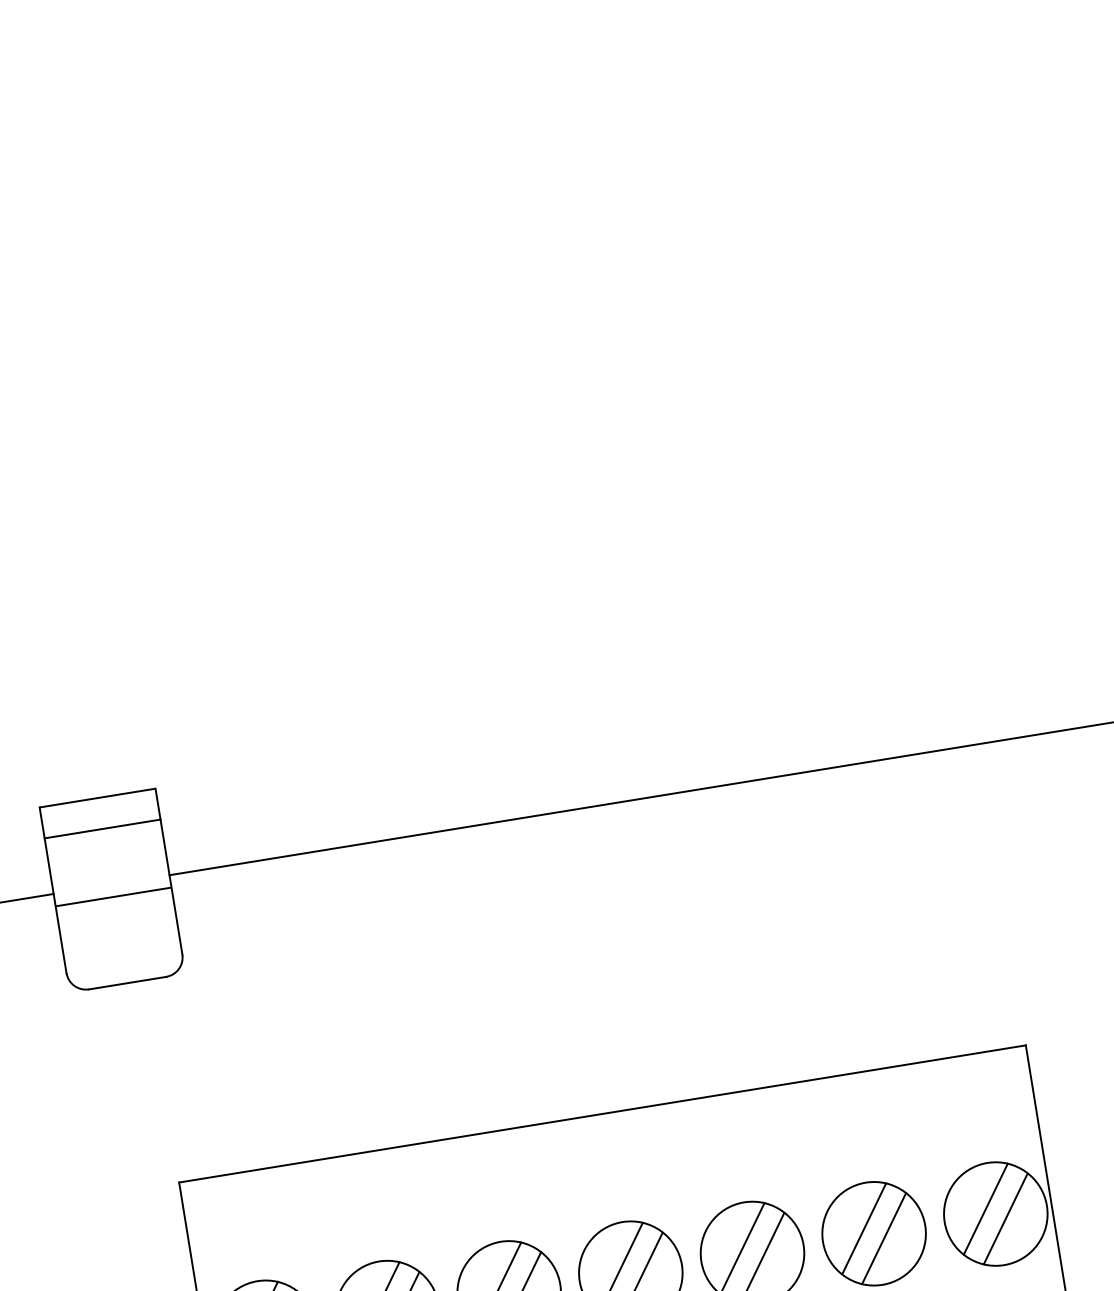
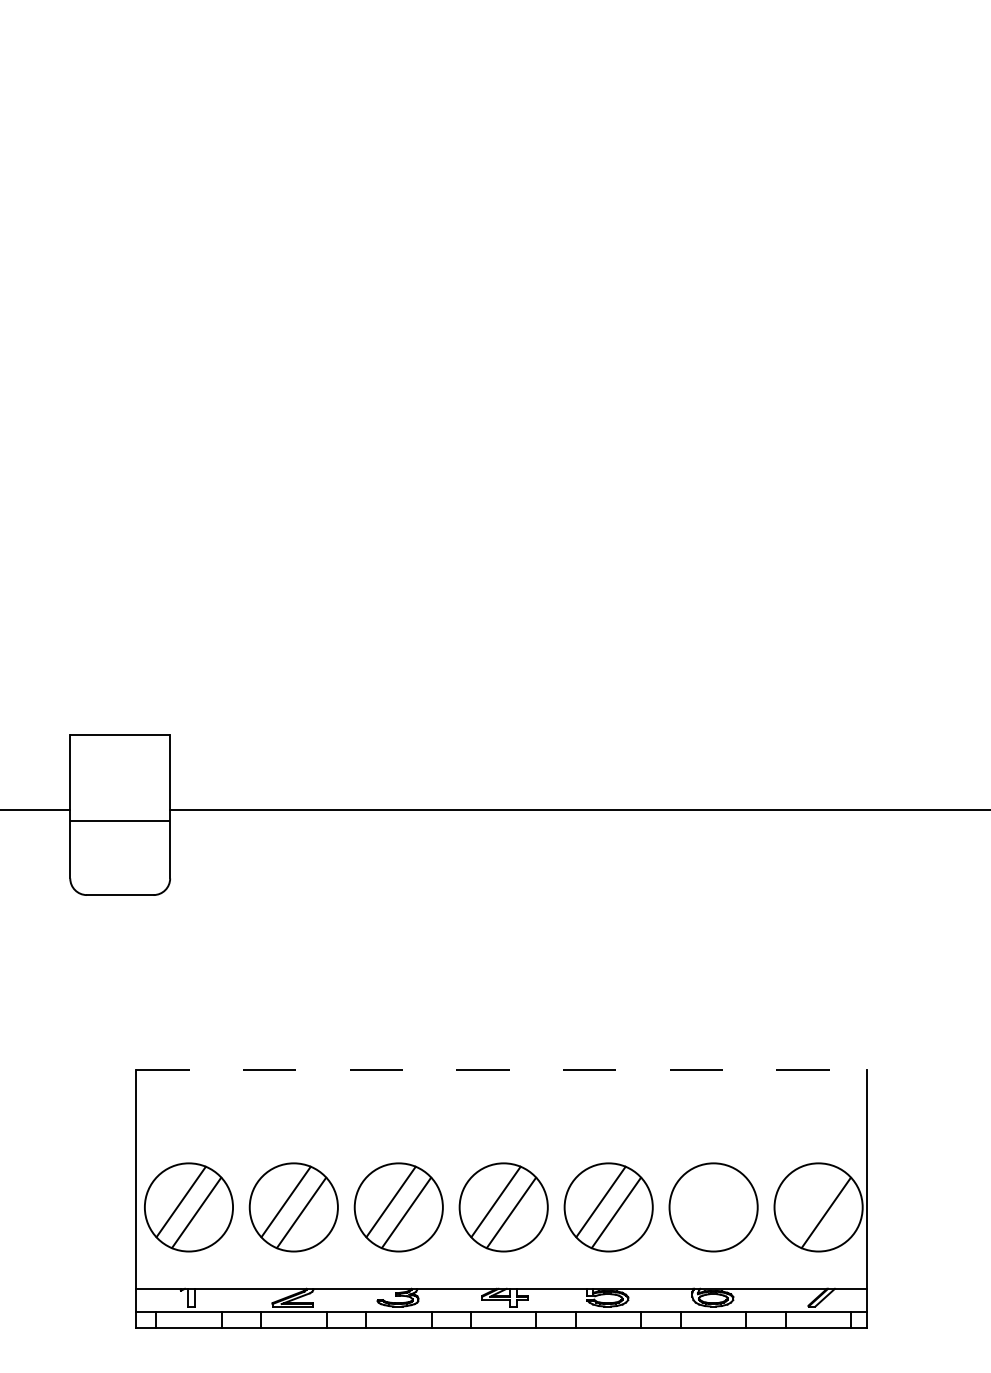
line: (103, 829) -> (120, 762), removed
line: (603, 1113) -> (502, 1069), solid -> dashed
line: (985, 1208) -> (810, 1201), removed
line: (863, 1228) -> (705, 1201), removed
line: (883, 1238) -> (720, 1212), removed

